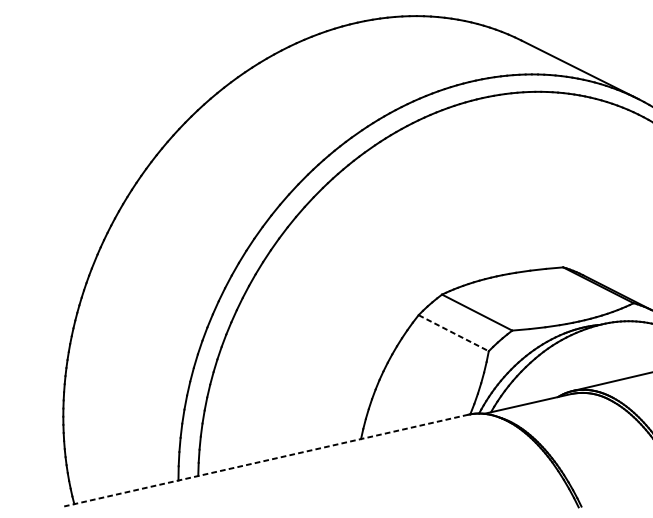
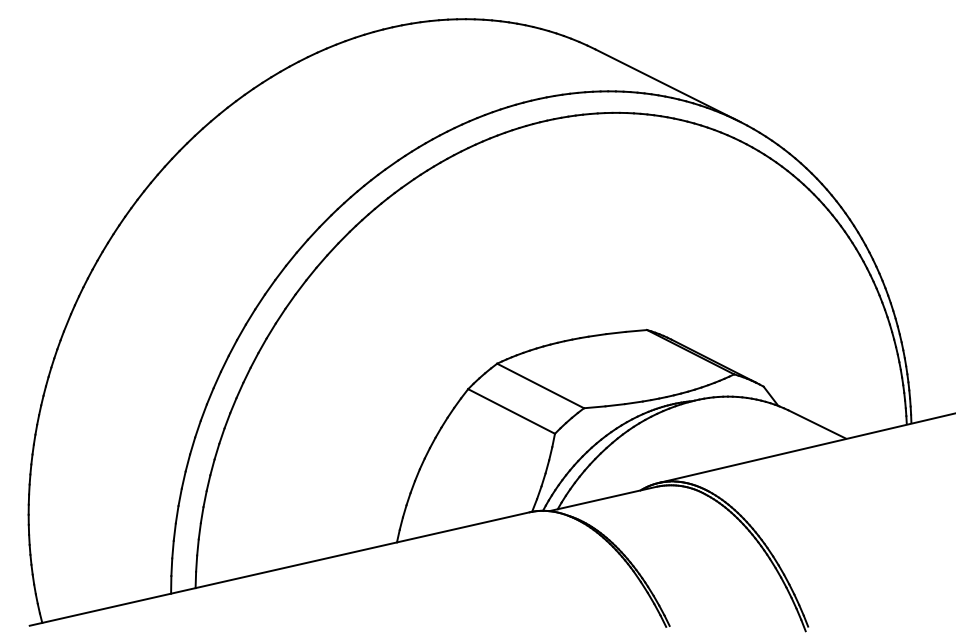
line: (453, 333) -> (511, 411), dashed -> solid
line: (266, 460) -> (279, 569), dashed -> solid

